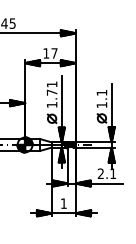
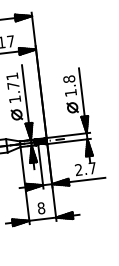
text: (101, 92) -> (68, 78), 1.1 -> 1.8
text: (113, 173) -> (92, 167), 2.1 -> 2.7
text: (63, 203) -> (40, 208), 1 -> 8

